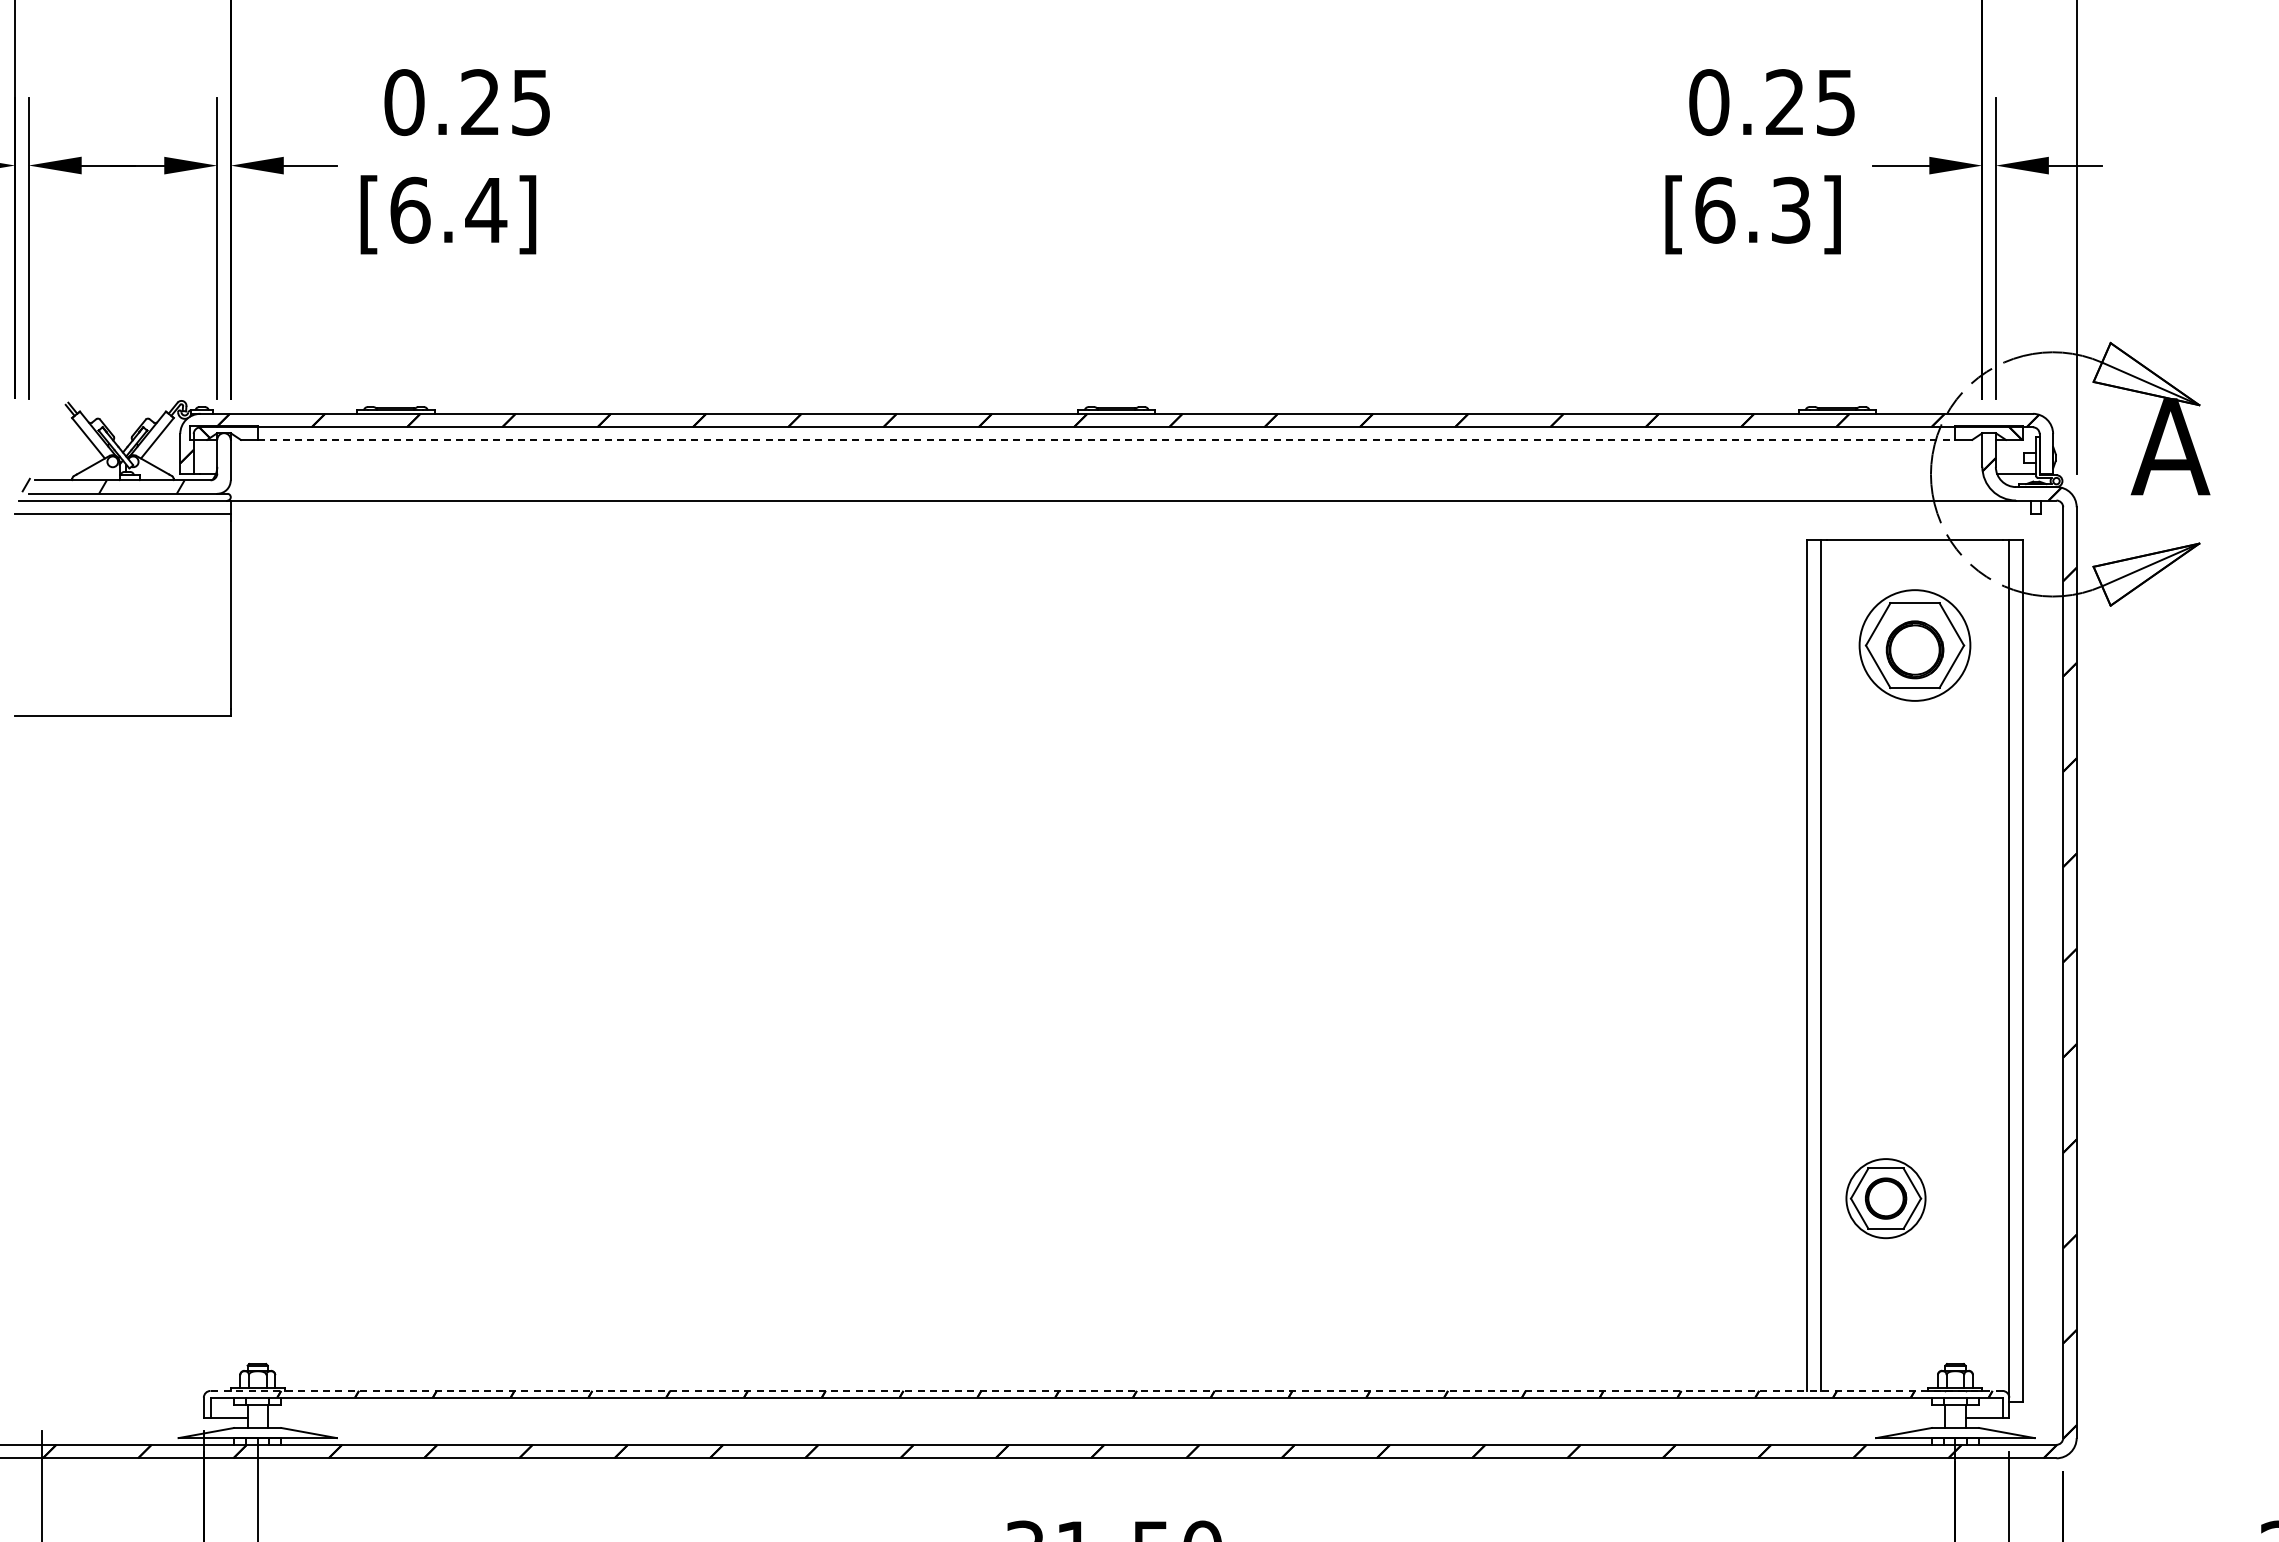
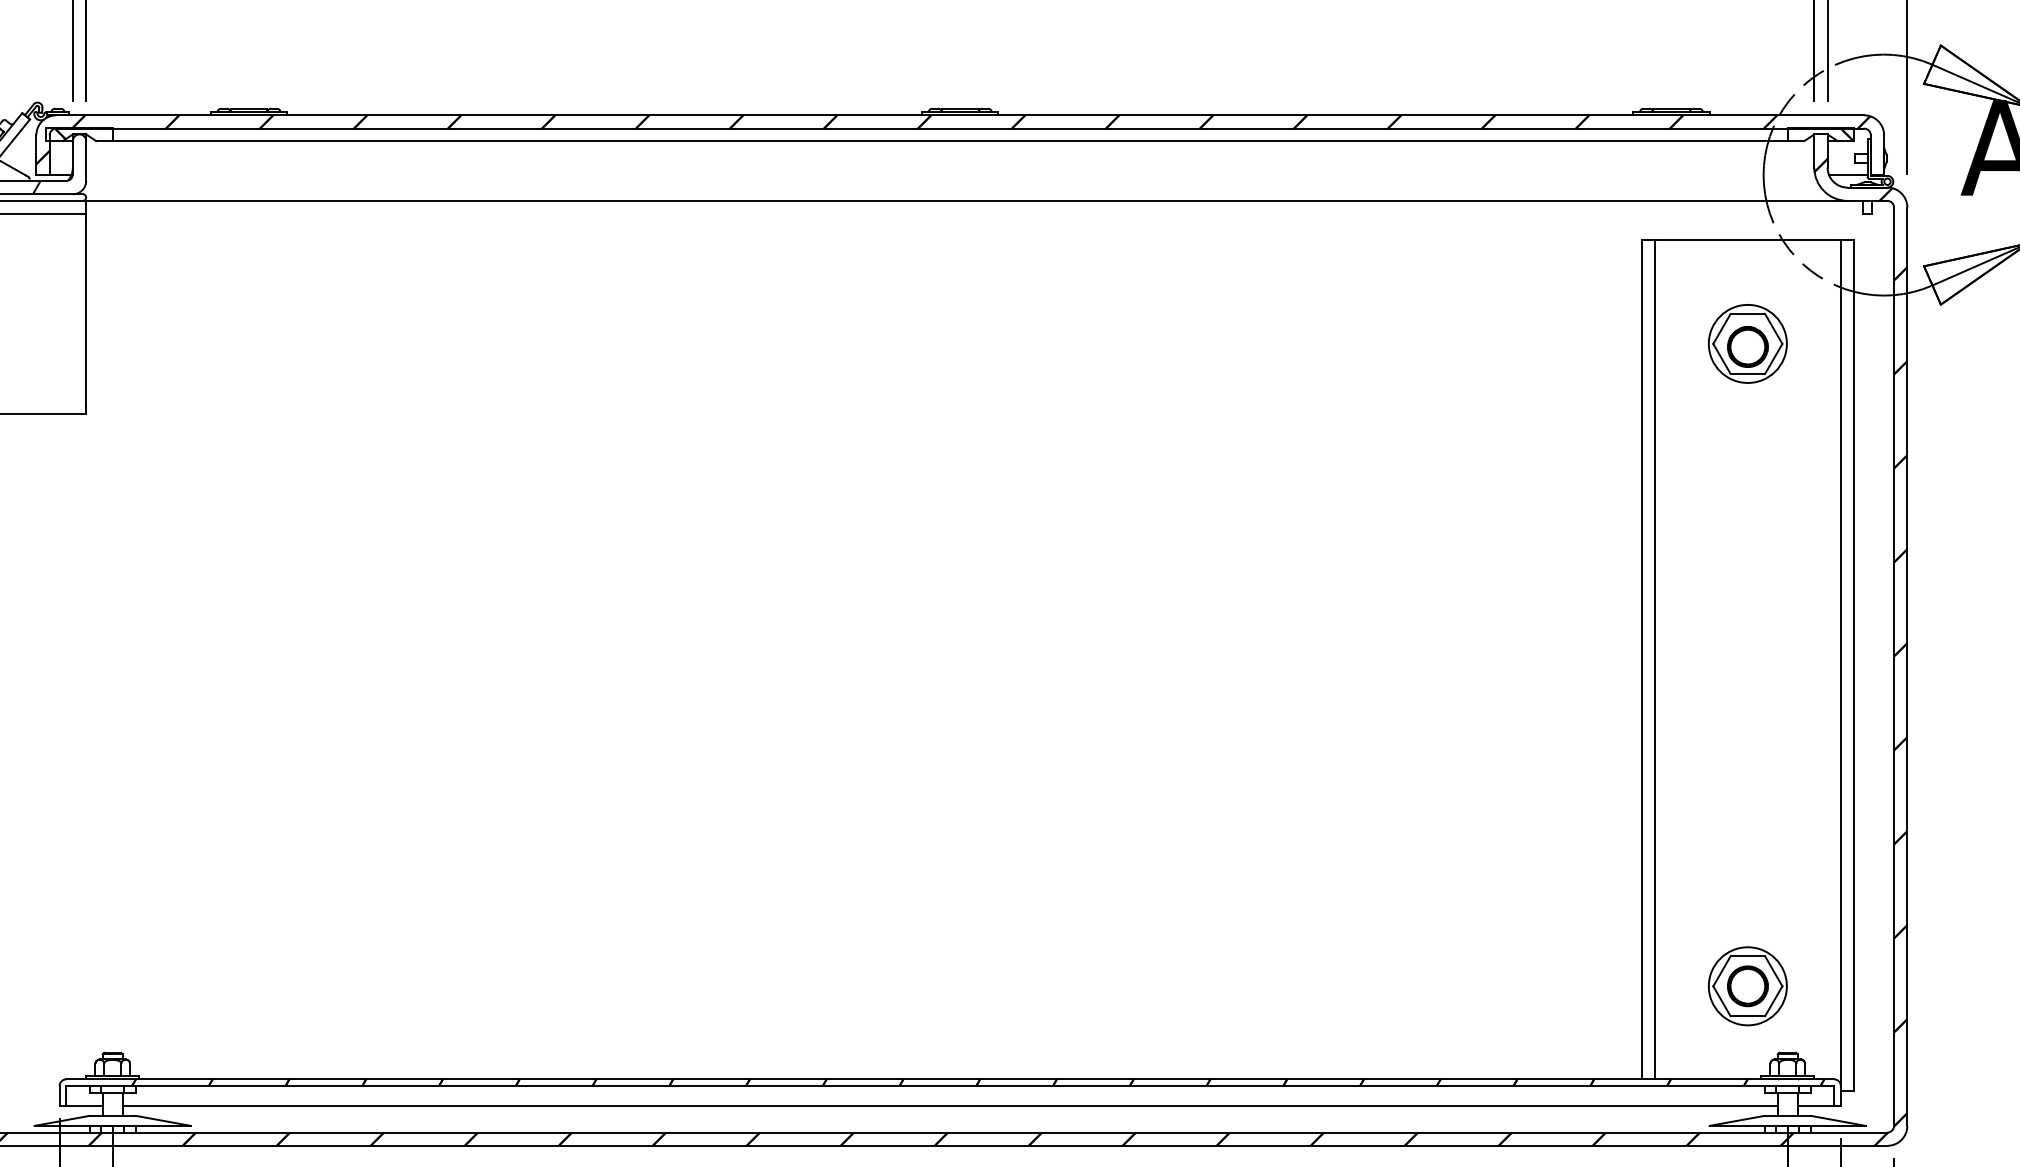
line: (1106, 439) -> (950, 140), dashed -> solid
part: (1914, 645) -> (1747, 343), size x0.71
part: (1885, 1198) -> (1747, 986), moved
line: (1106, 1390) -> (950, 1078), dashed -> solid
line: (1106, 1417) -> (950, 1105), added

